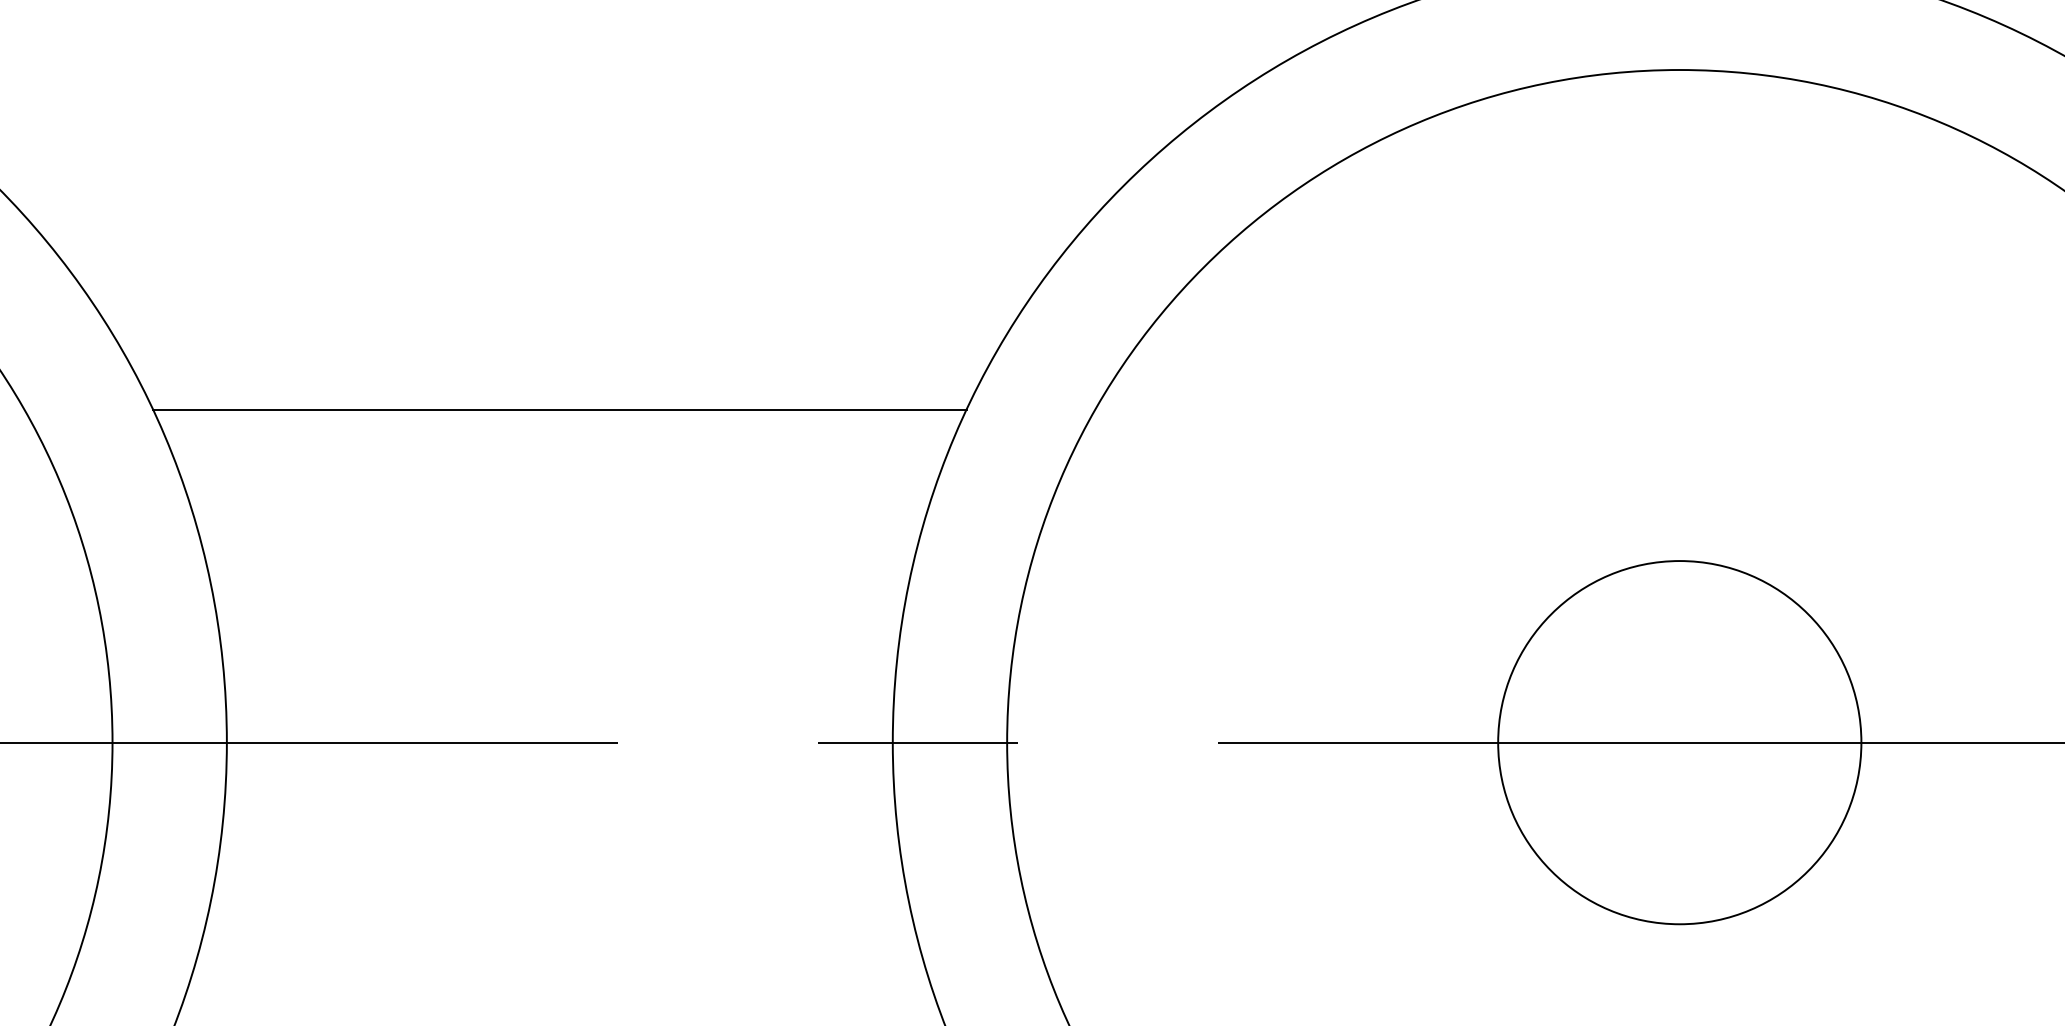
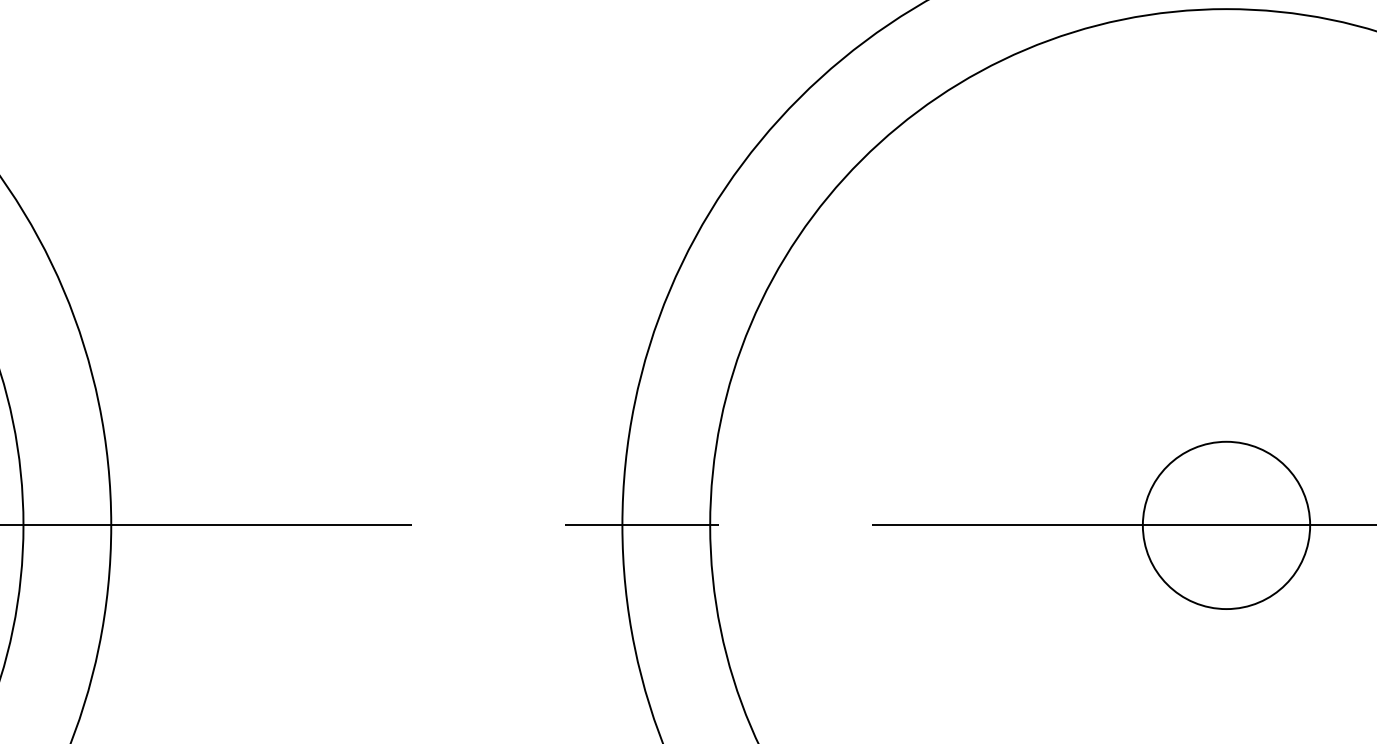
line: (559, 409) -> (366, 269), removed
circle: (1679, 742) -> (1226, 525), size x0.6

